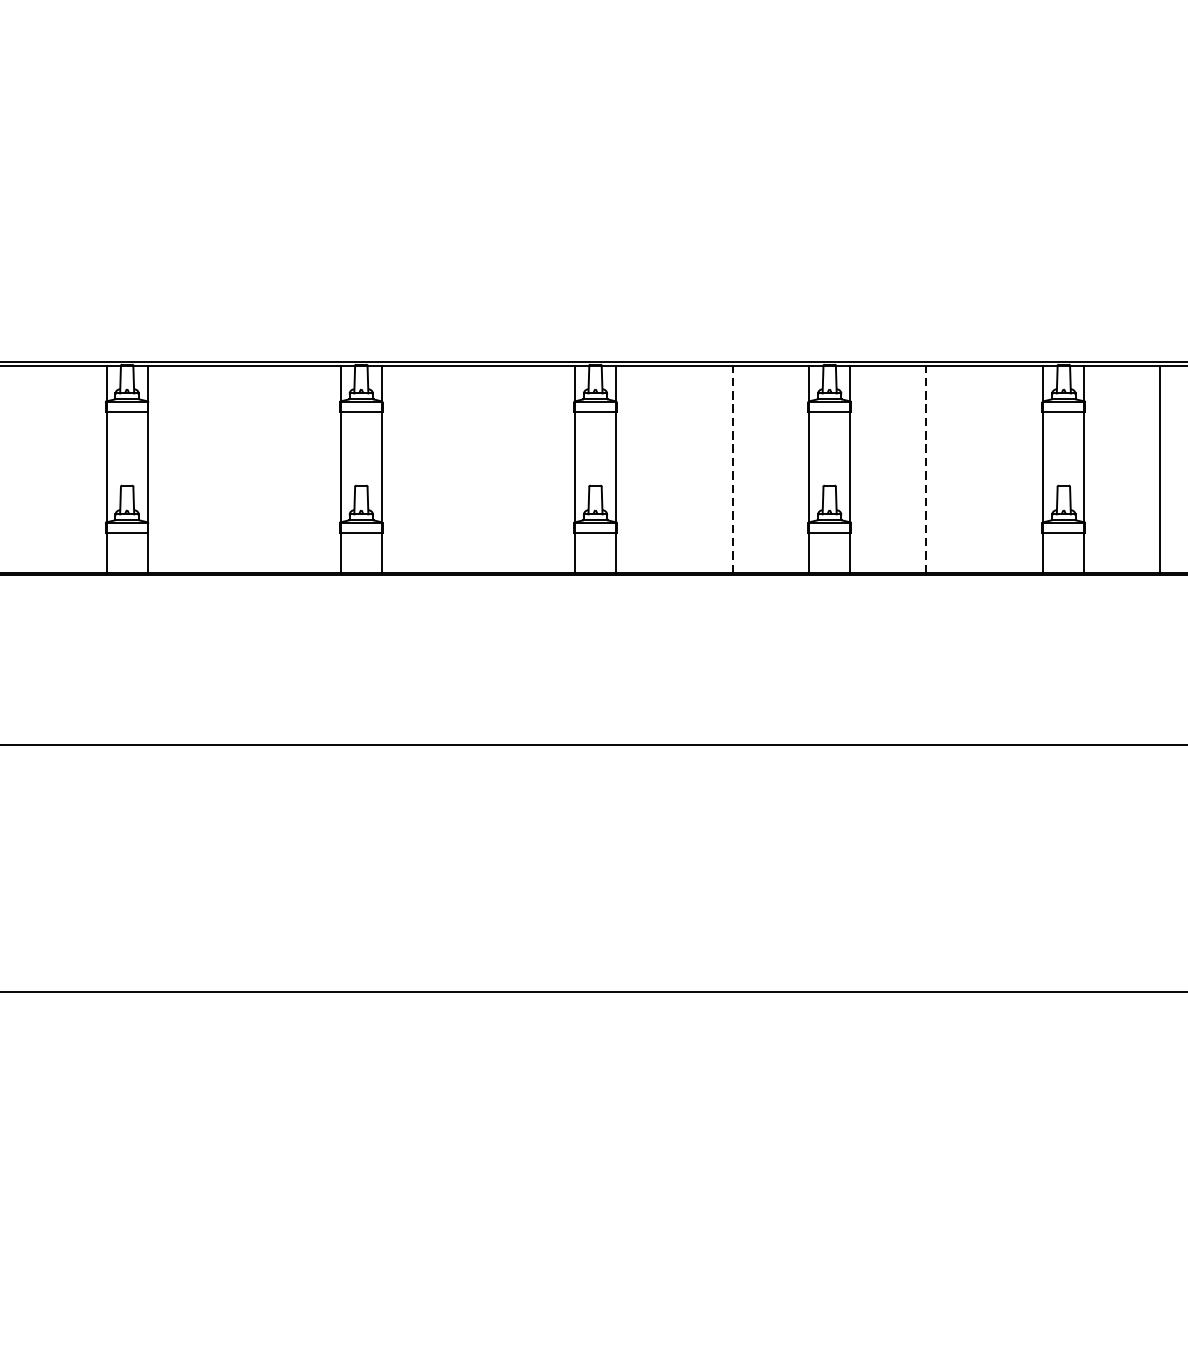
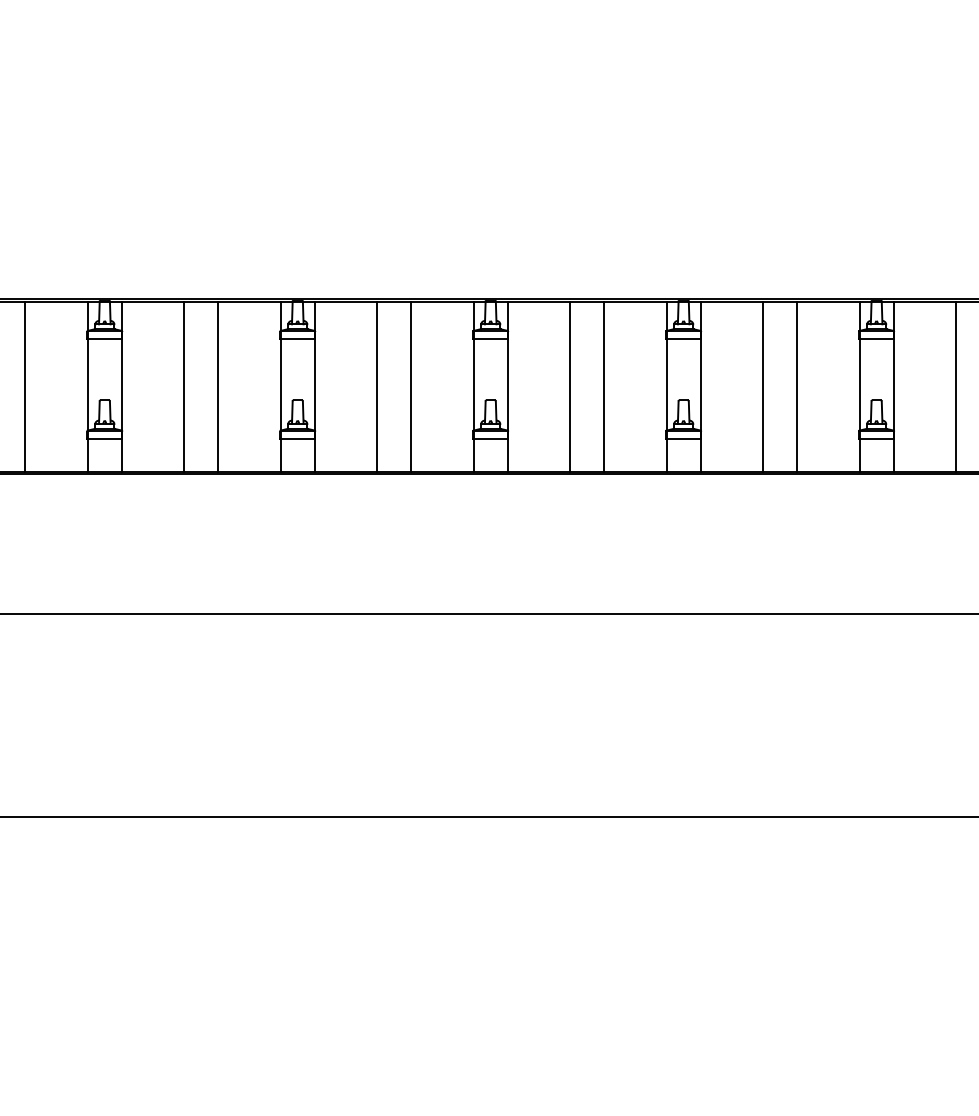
line: (733, 468) -> (604, 386), dashed -> solid
line: (926, 468) -> (763, 386), dashed -> solid
line: (30, 470) -> (25, 387), added
line: (223, 470) -> (184, 387), added
line: (265, 470) -> (218, 387), added
line: (458, 470) -> (377, 387), added
line: (499, 470) -> (411, 387), added
line: (692, 470) -> (570, 387), added
line: (967, 470) -> (797, 387), added

